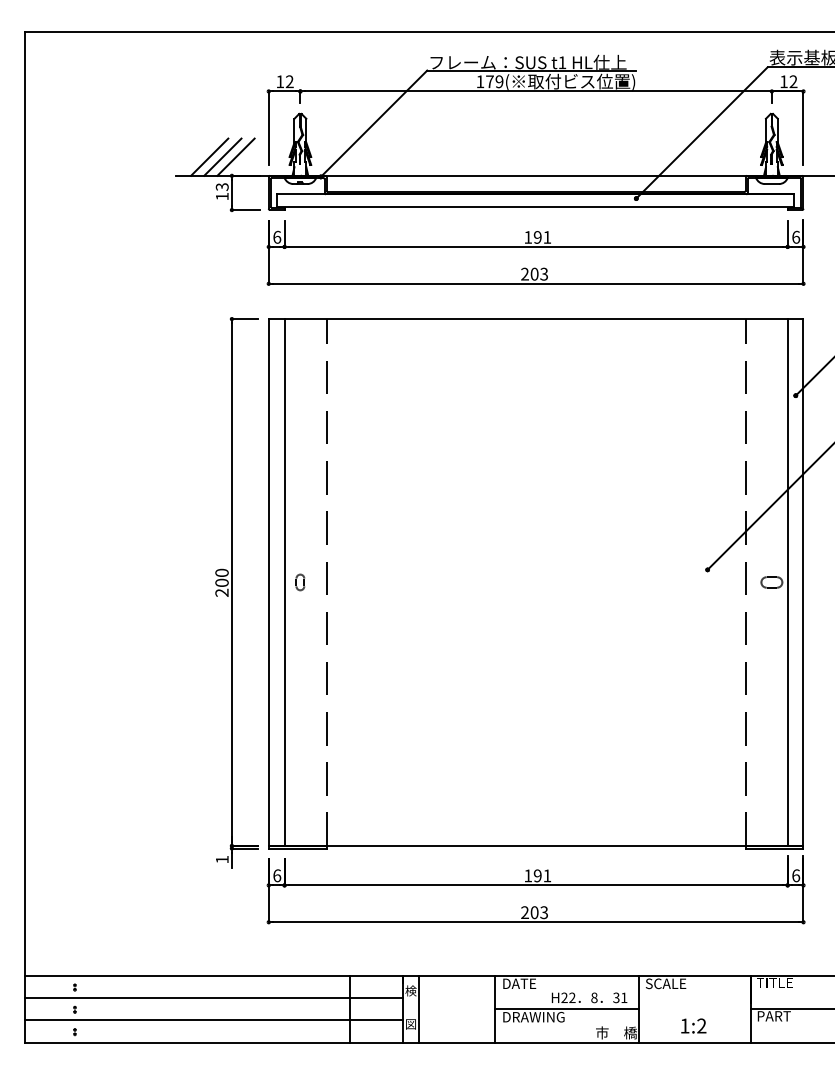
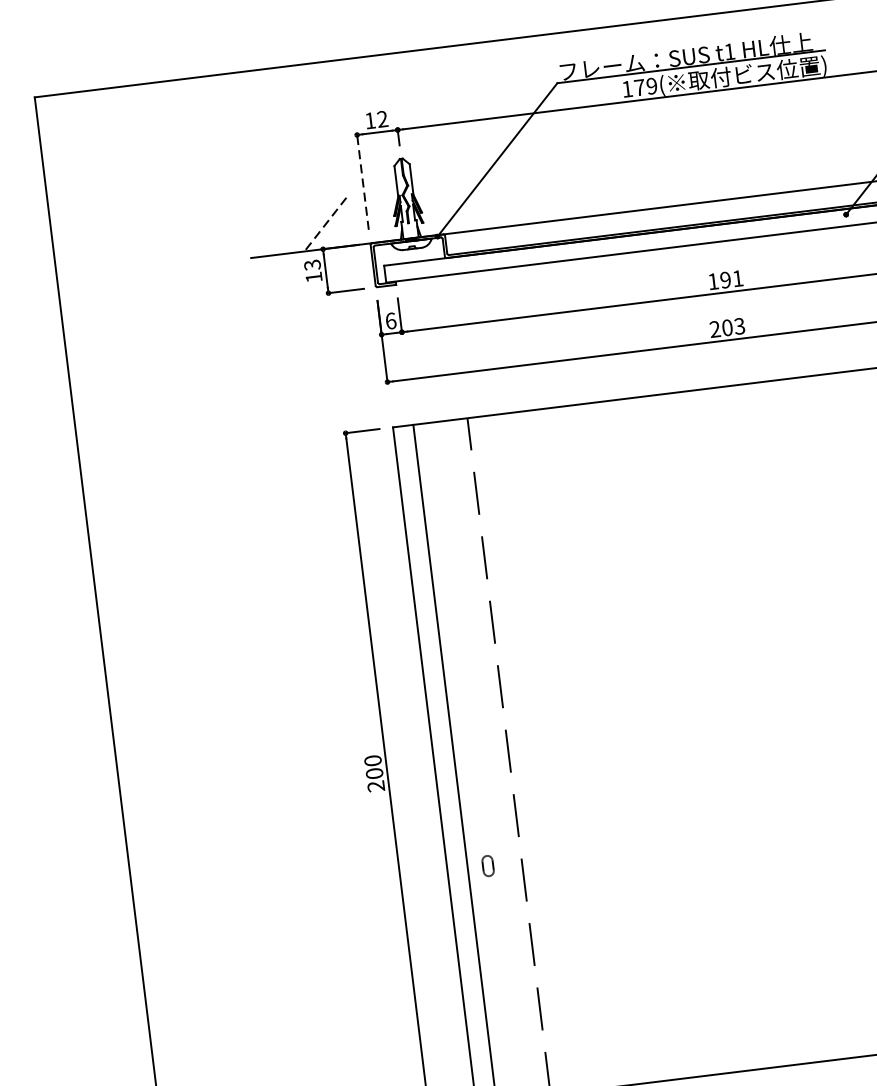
line: (268, 128) -> (362, 182), solid -> dashed
line: (209, 156) -> (291, 227), removed
line: (222, 156) -> (307, 225), removed
line: (235, 157) -> (324, 225), solid -> dashed
part: (300, 582) -> (488, 866), moved

